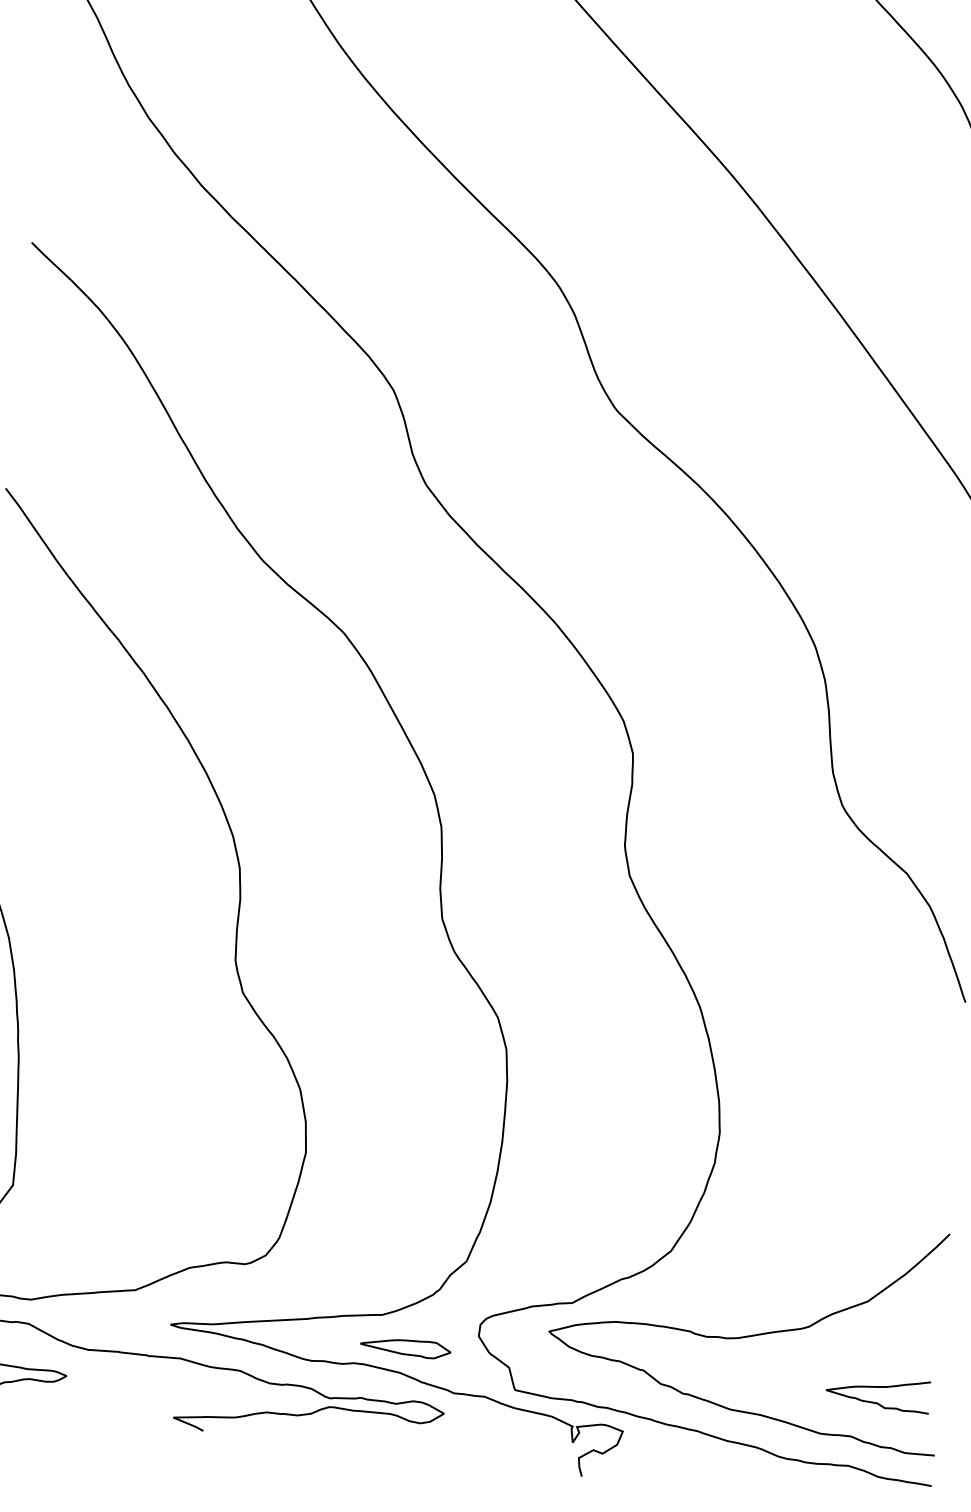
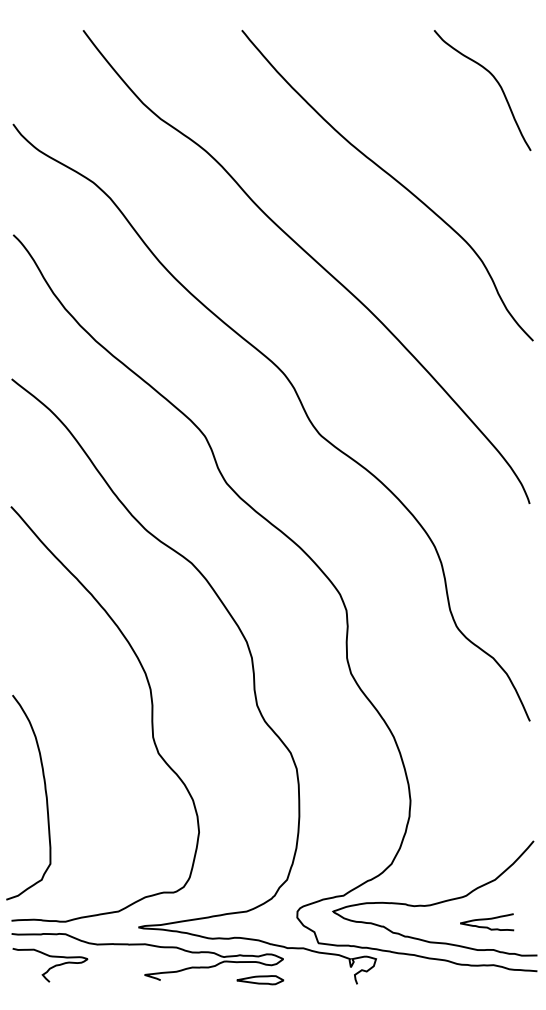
part: (405, 1348) -> (260, 980), moved
curve: (877, 1389) -> (486, 920), moved

